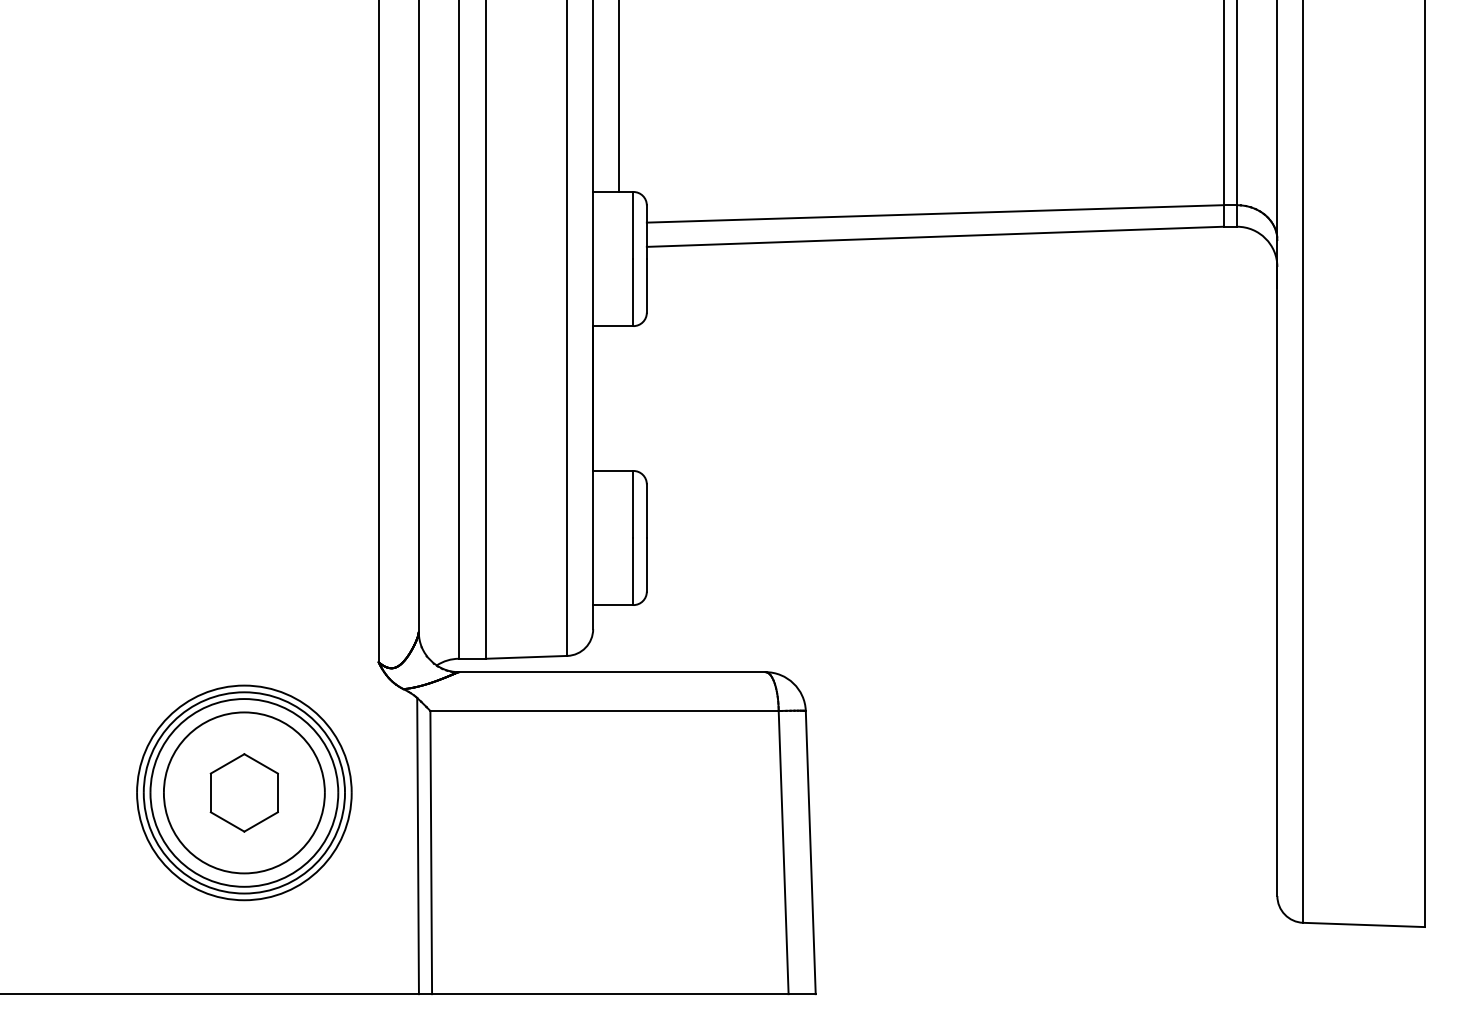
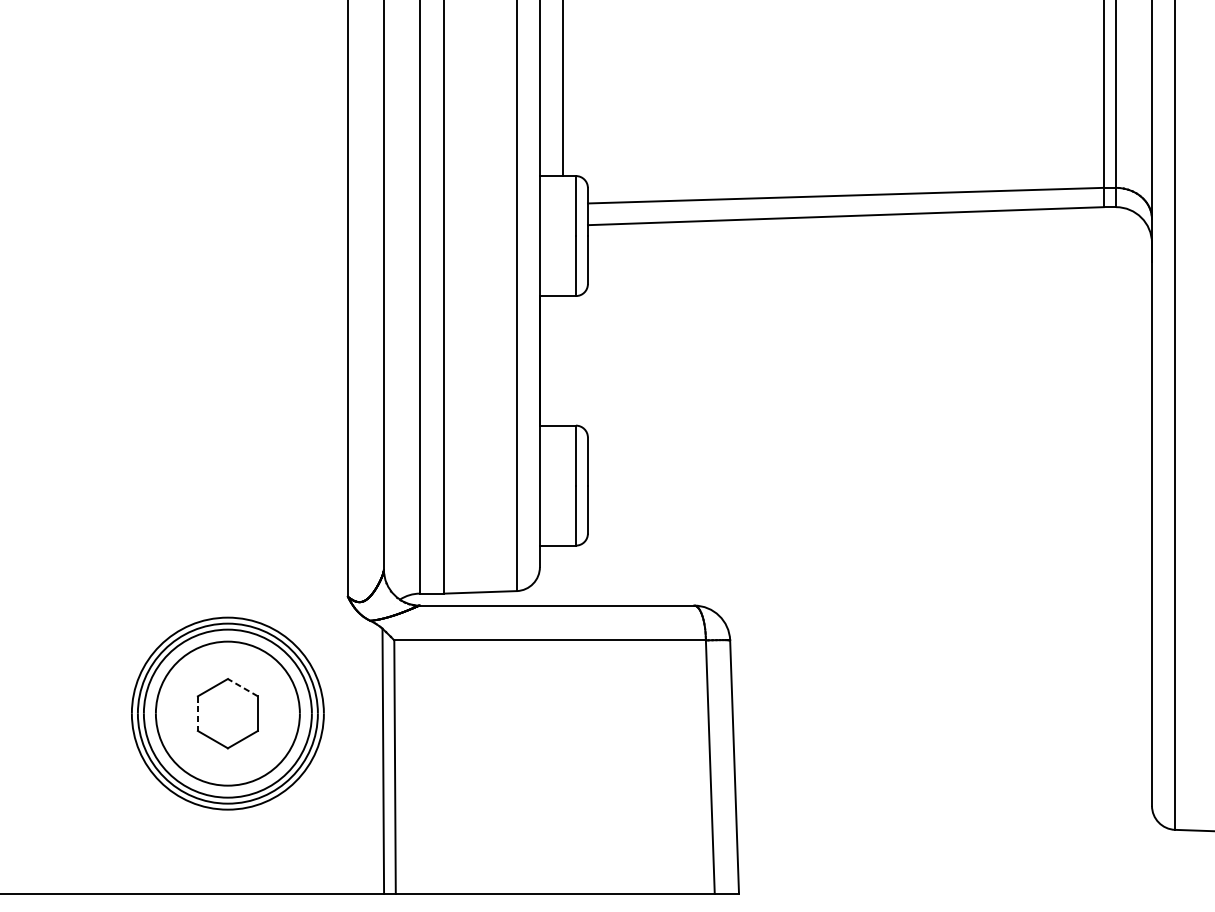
line: (260, 763) -> (242, 687), solid -> dashed
line: (210, 793) -> (197, 714), solid -> dashed

